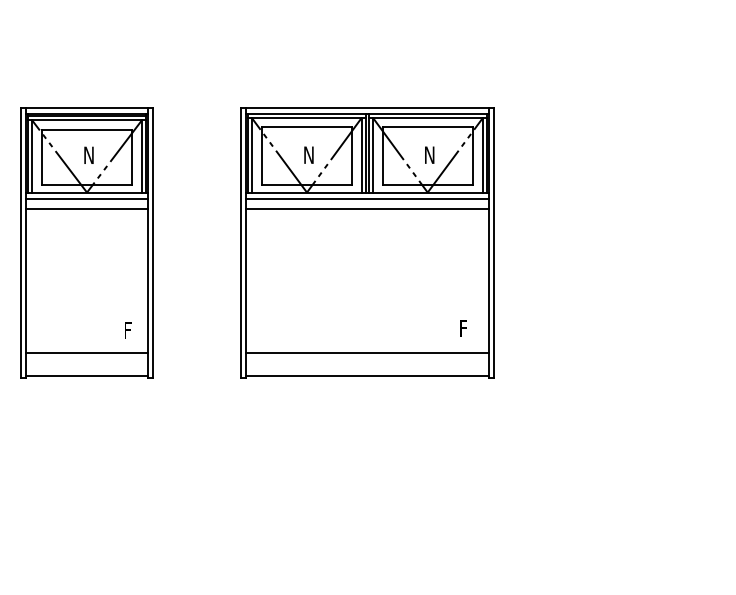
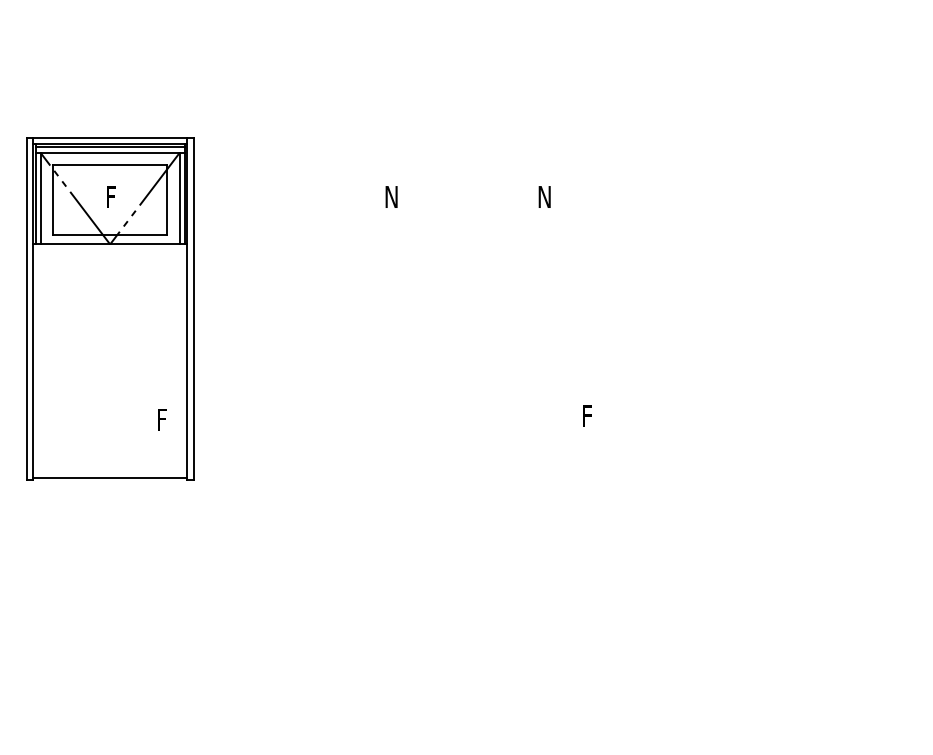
text: (88, 154) -> (112, 196), N -> F
line: (86, 198) -> (109, 251), removed
line: (86, 209) -> (109, 265), removed
part: (367, 242) -> (465, 307), removed
line: (86, 353) -> (109, 448), removed

